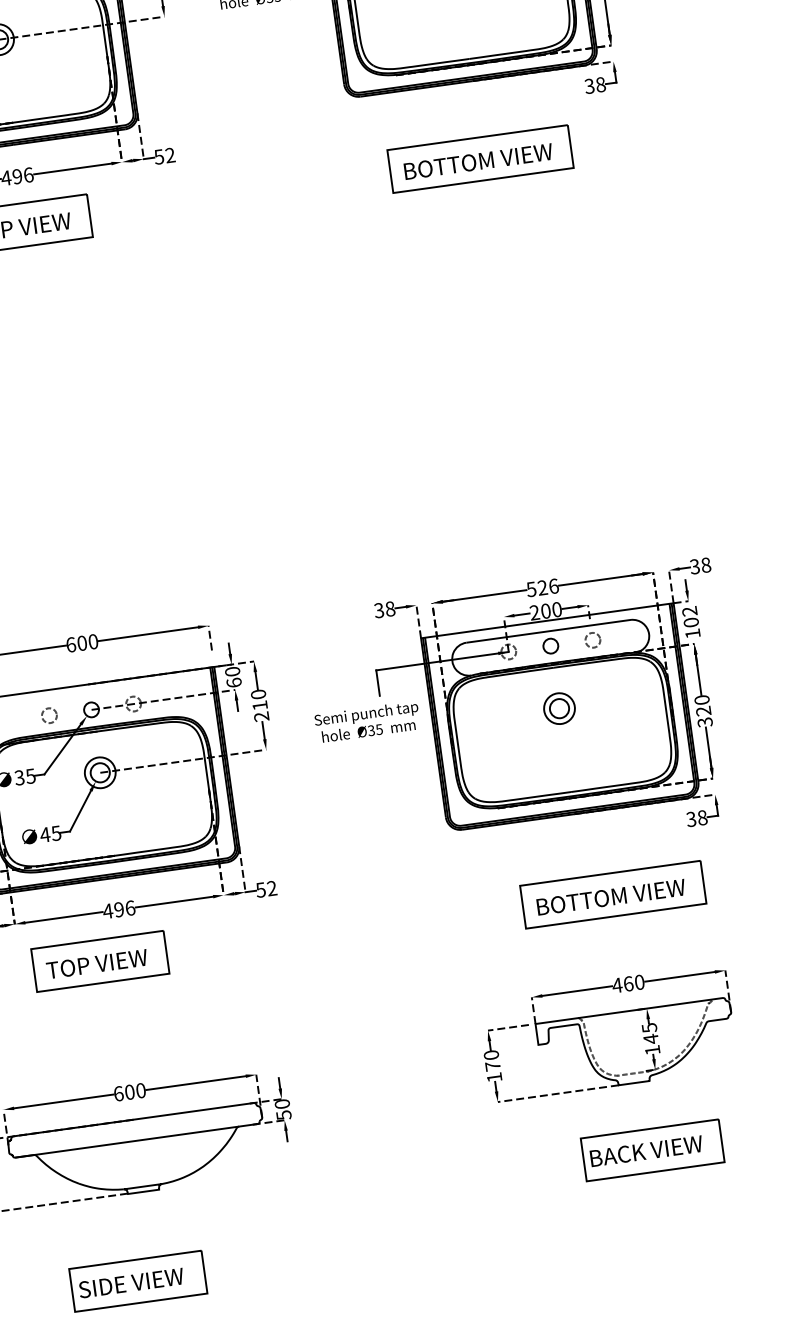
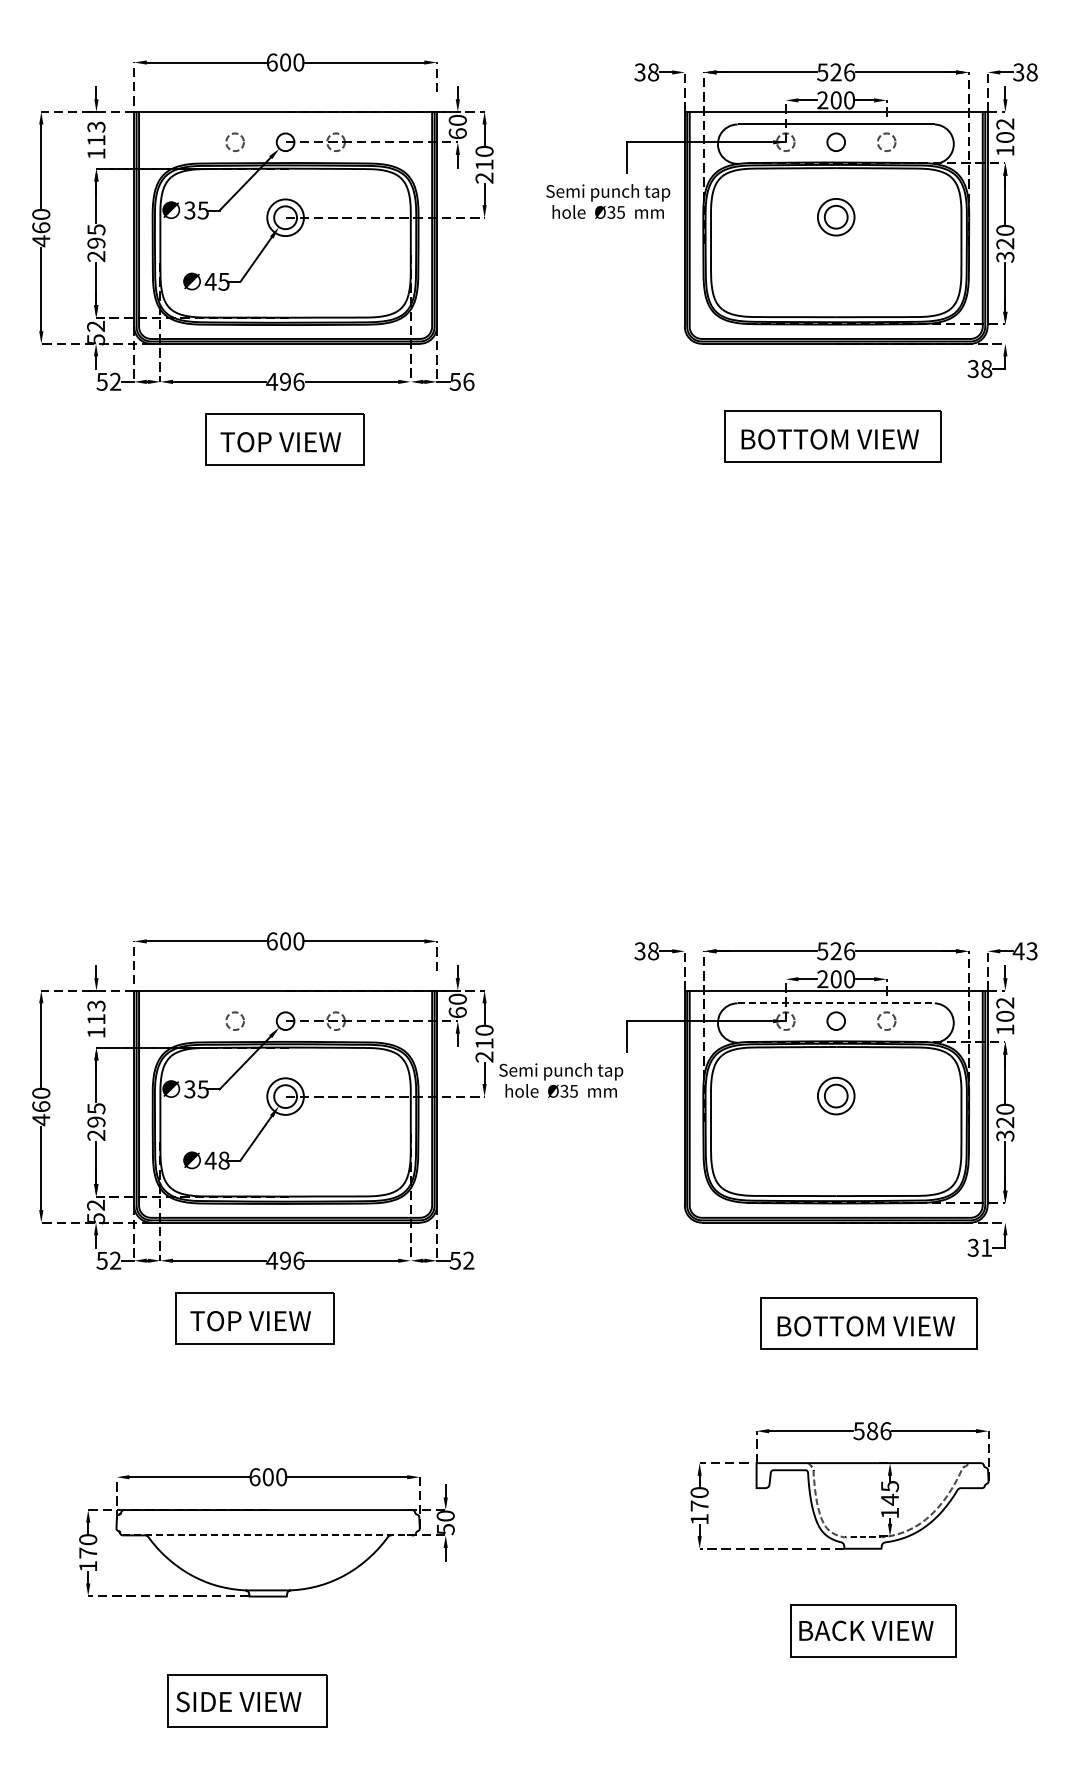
text: (170, 155) -> (468, 381), 52 -> 56
text: (699, 566) -> (1024, 951), 38 -> 43
line: (549, 631) -> (836, 1003), solid -> dashed
text: (367, 722) -> (561, 1080), moved
text: (702, 817) -> (986, 1247), 38 -> 31
text: (55, 833) -> (223, 1160), 45 -> 48
text: (628, 984) -> (872, 1431), 460 -> 586
line: (136, 1140) -> (268, 1535), solid -> dashed

